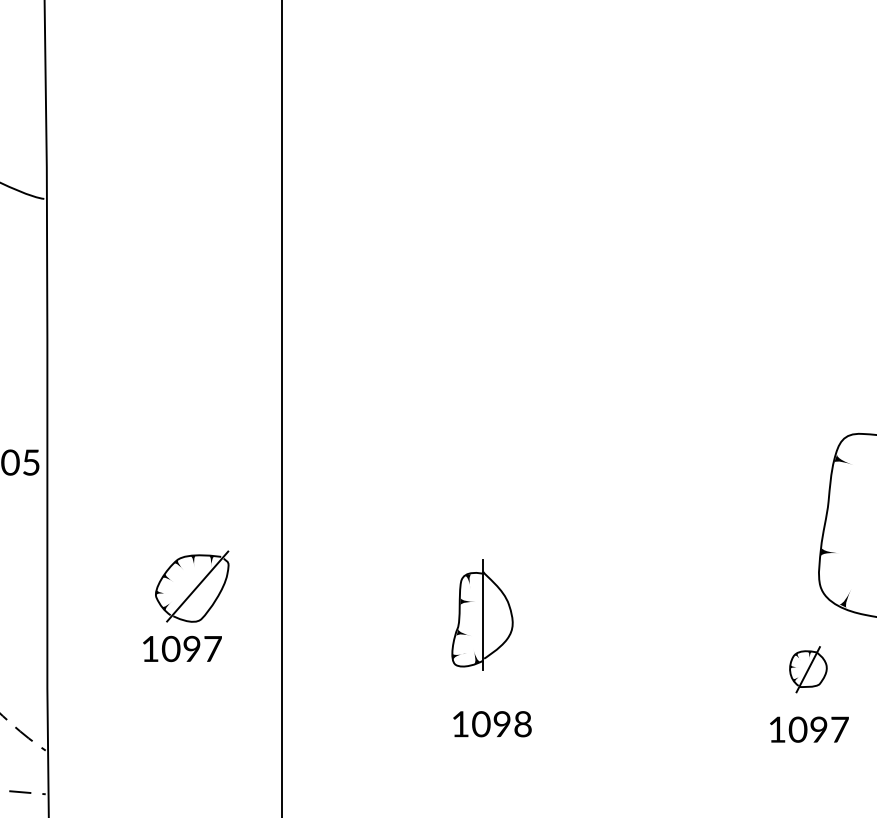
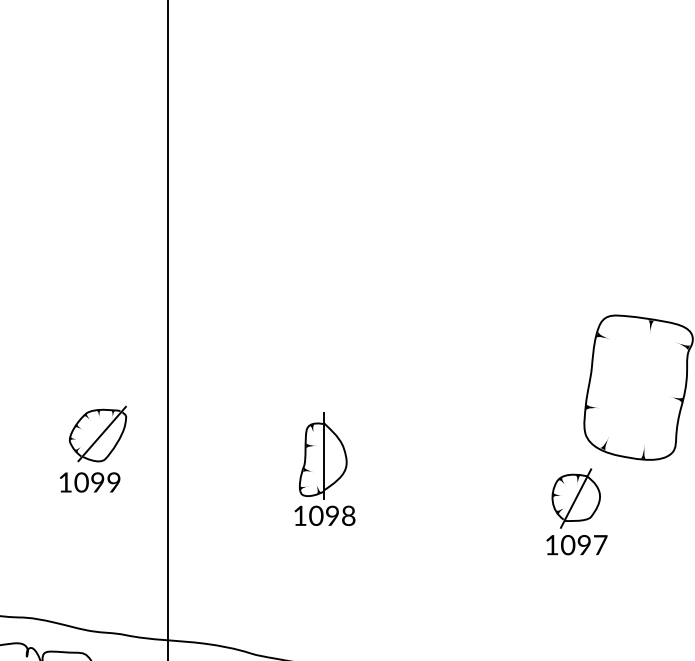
text: (212, 649) -> (113, 482), 1097 -> 1099
part: (807, 669) -> (575, 498), size x1.67
text: (491, 723) -> (324, 515), moved

